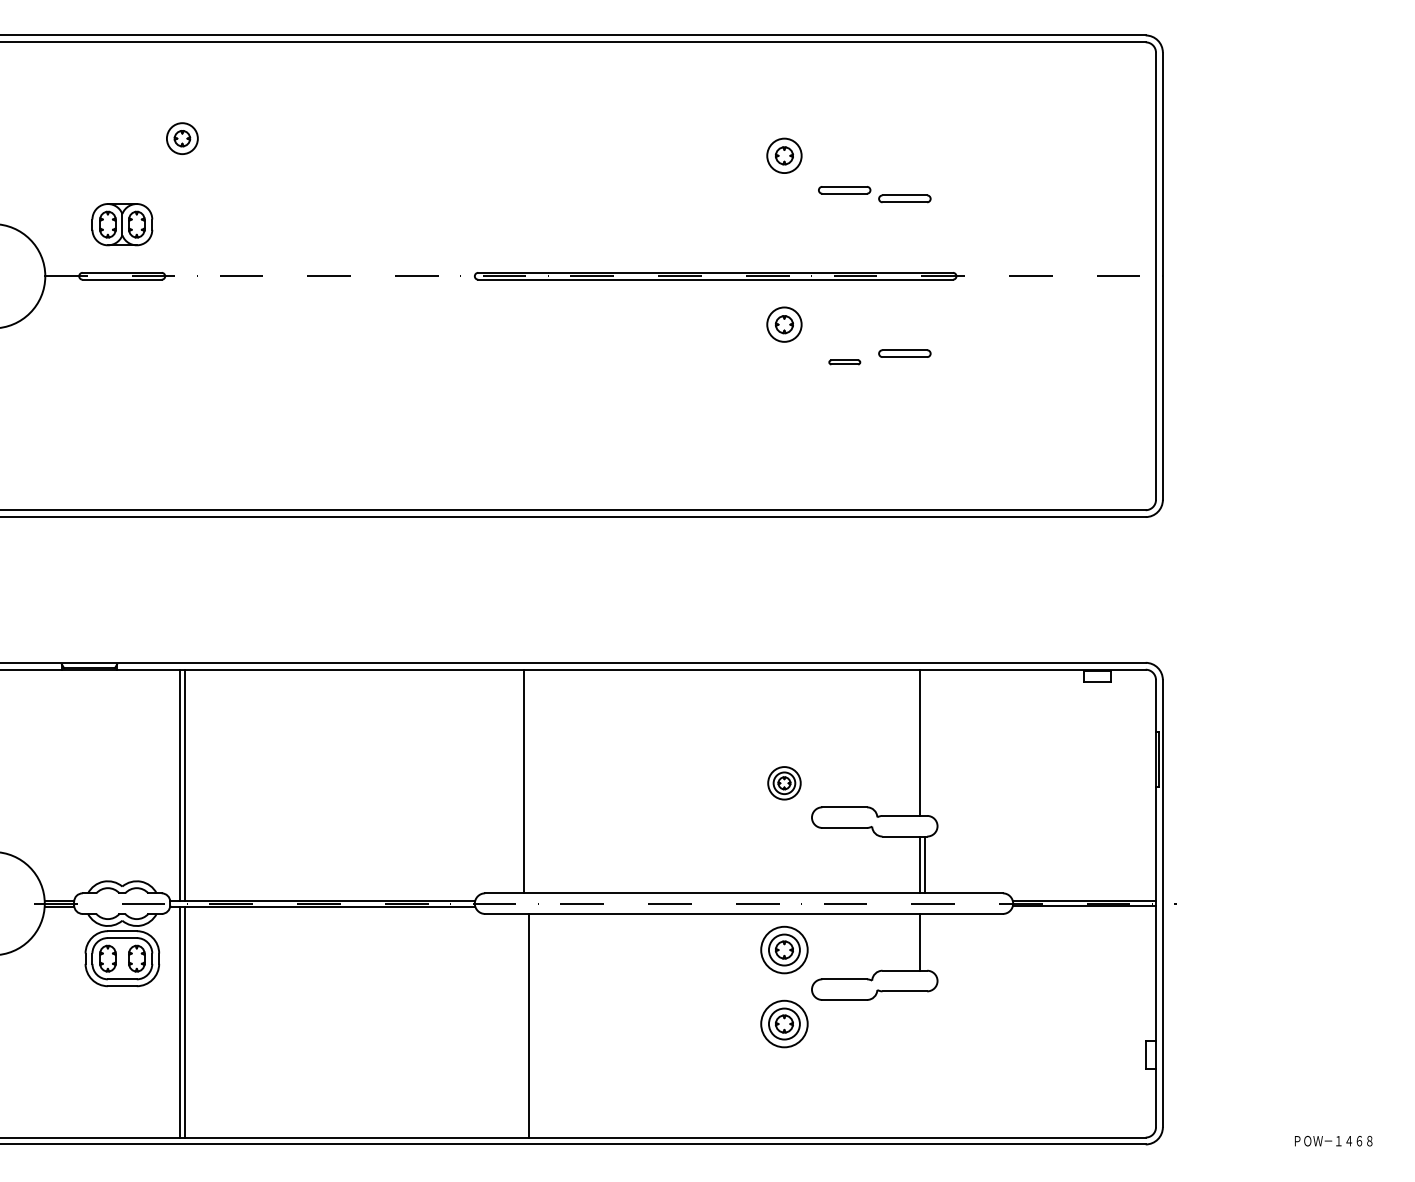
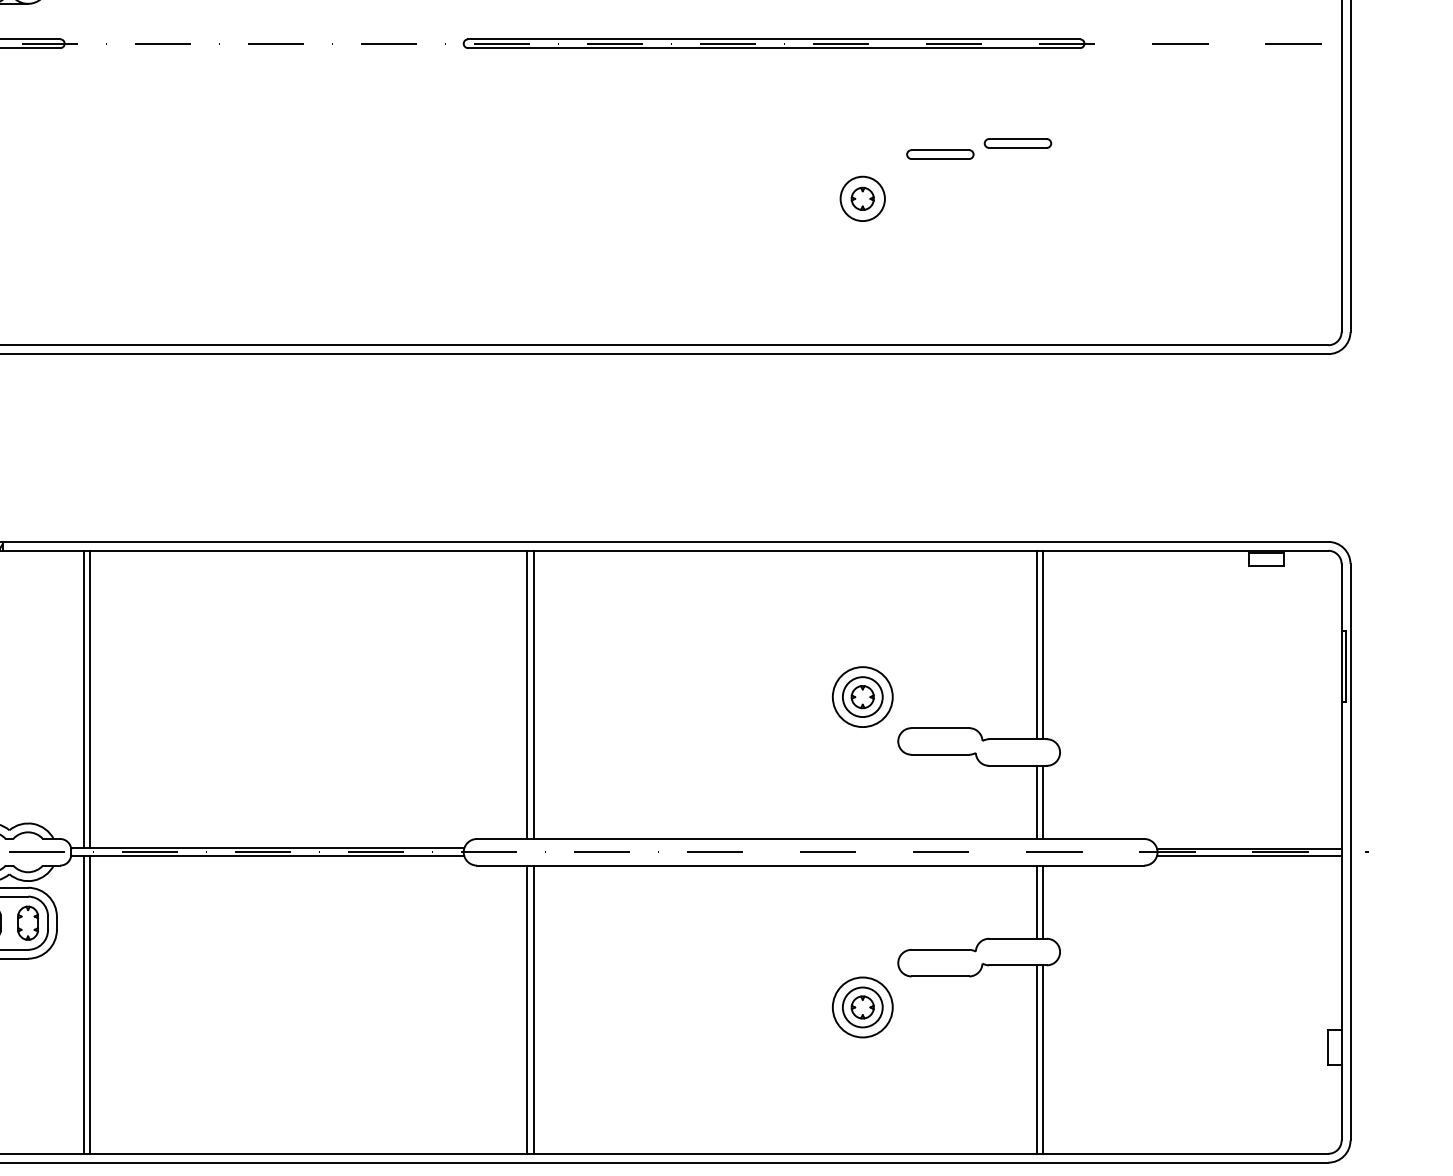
part: (784, 324) -> (862, 198), moved
part: (844, 362) -> (940, 154), size x1.67
line: (924, 742) -> (1043, 644), added
line: (529, 781) -> (534, 694), added
part: (784, 783) -> (862, 697), size x1.43
line: (924, 941) -> (1043, 901), added
part: (784, 949) -> (862, 911), removed
line: (523, 1025) -> (526, 1009), added
line: (919, 1064) -> (1036, 1059), added
line: (924, 1064) -> (1043, 1059), added

